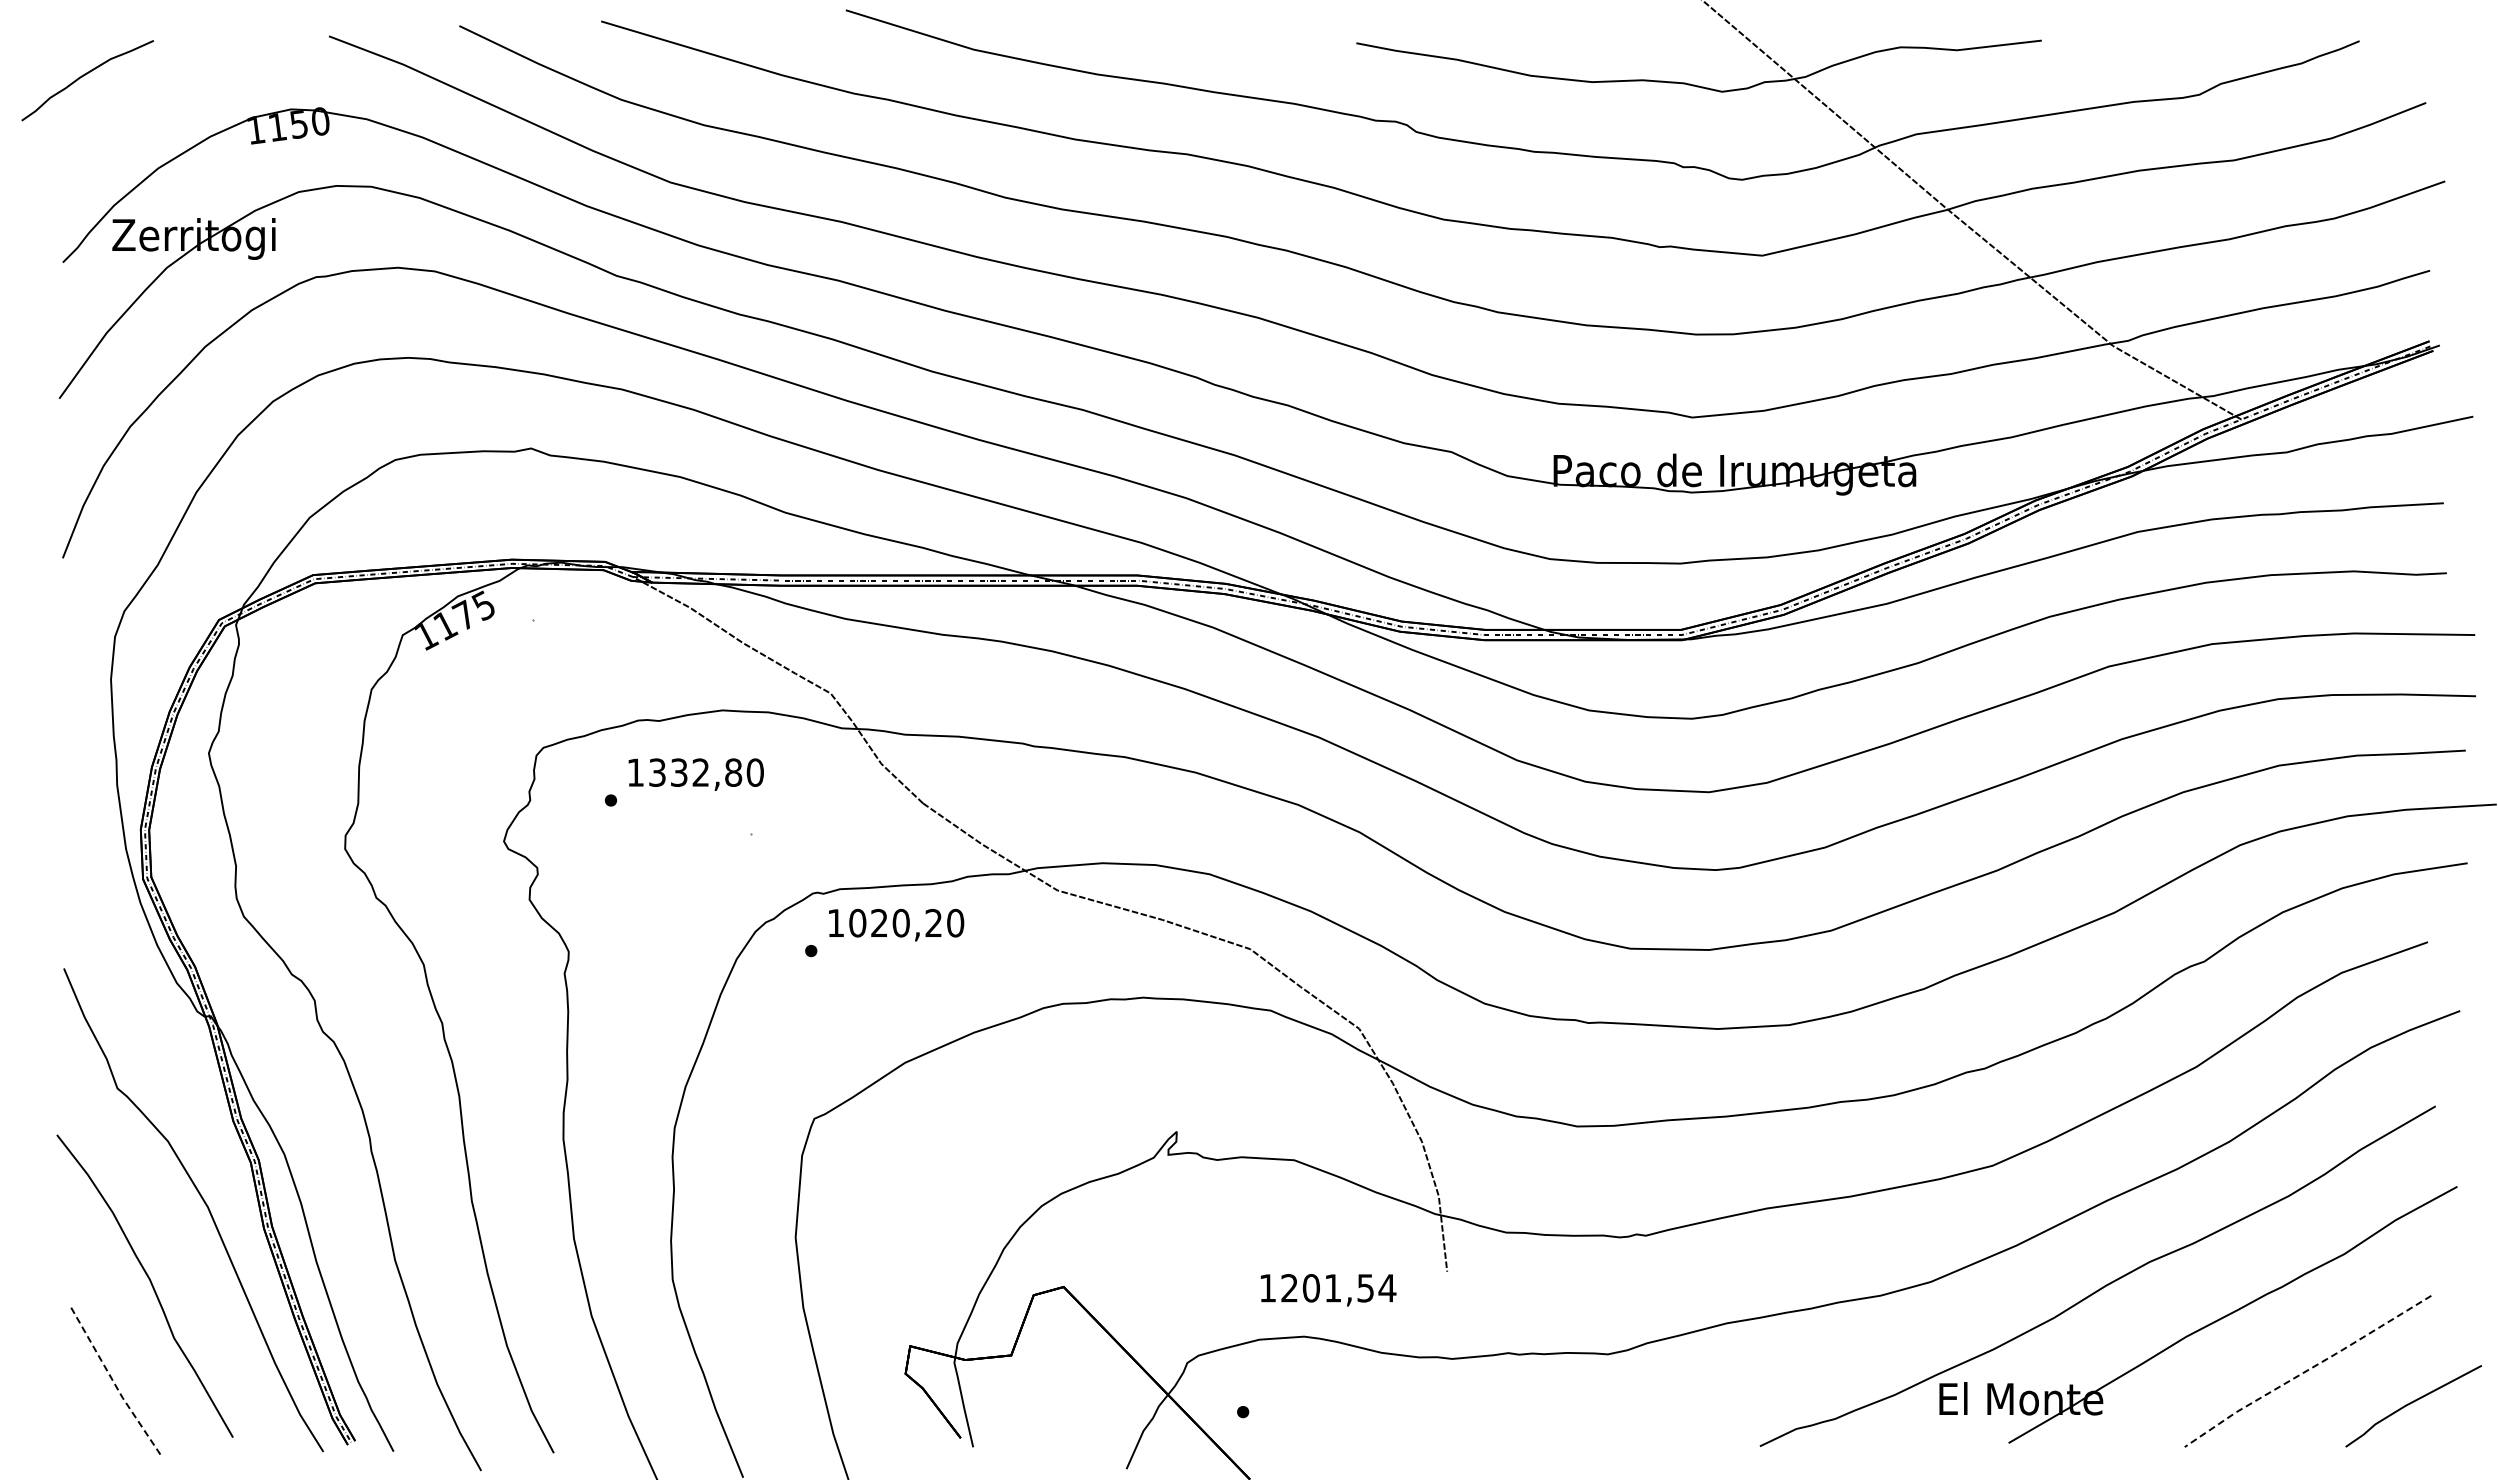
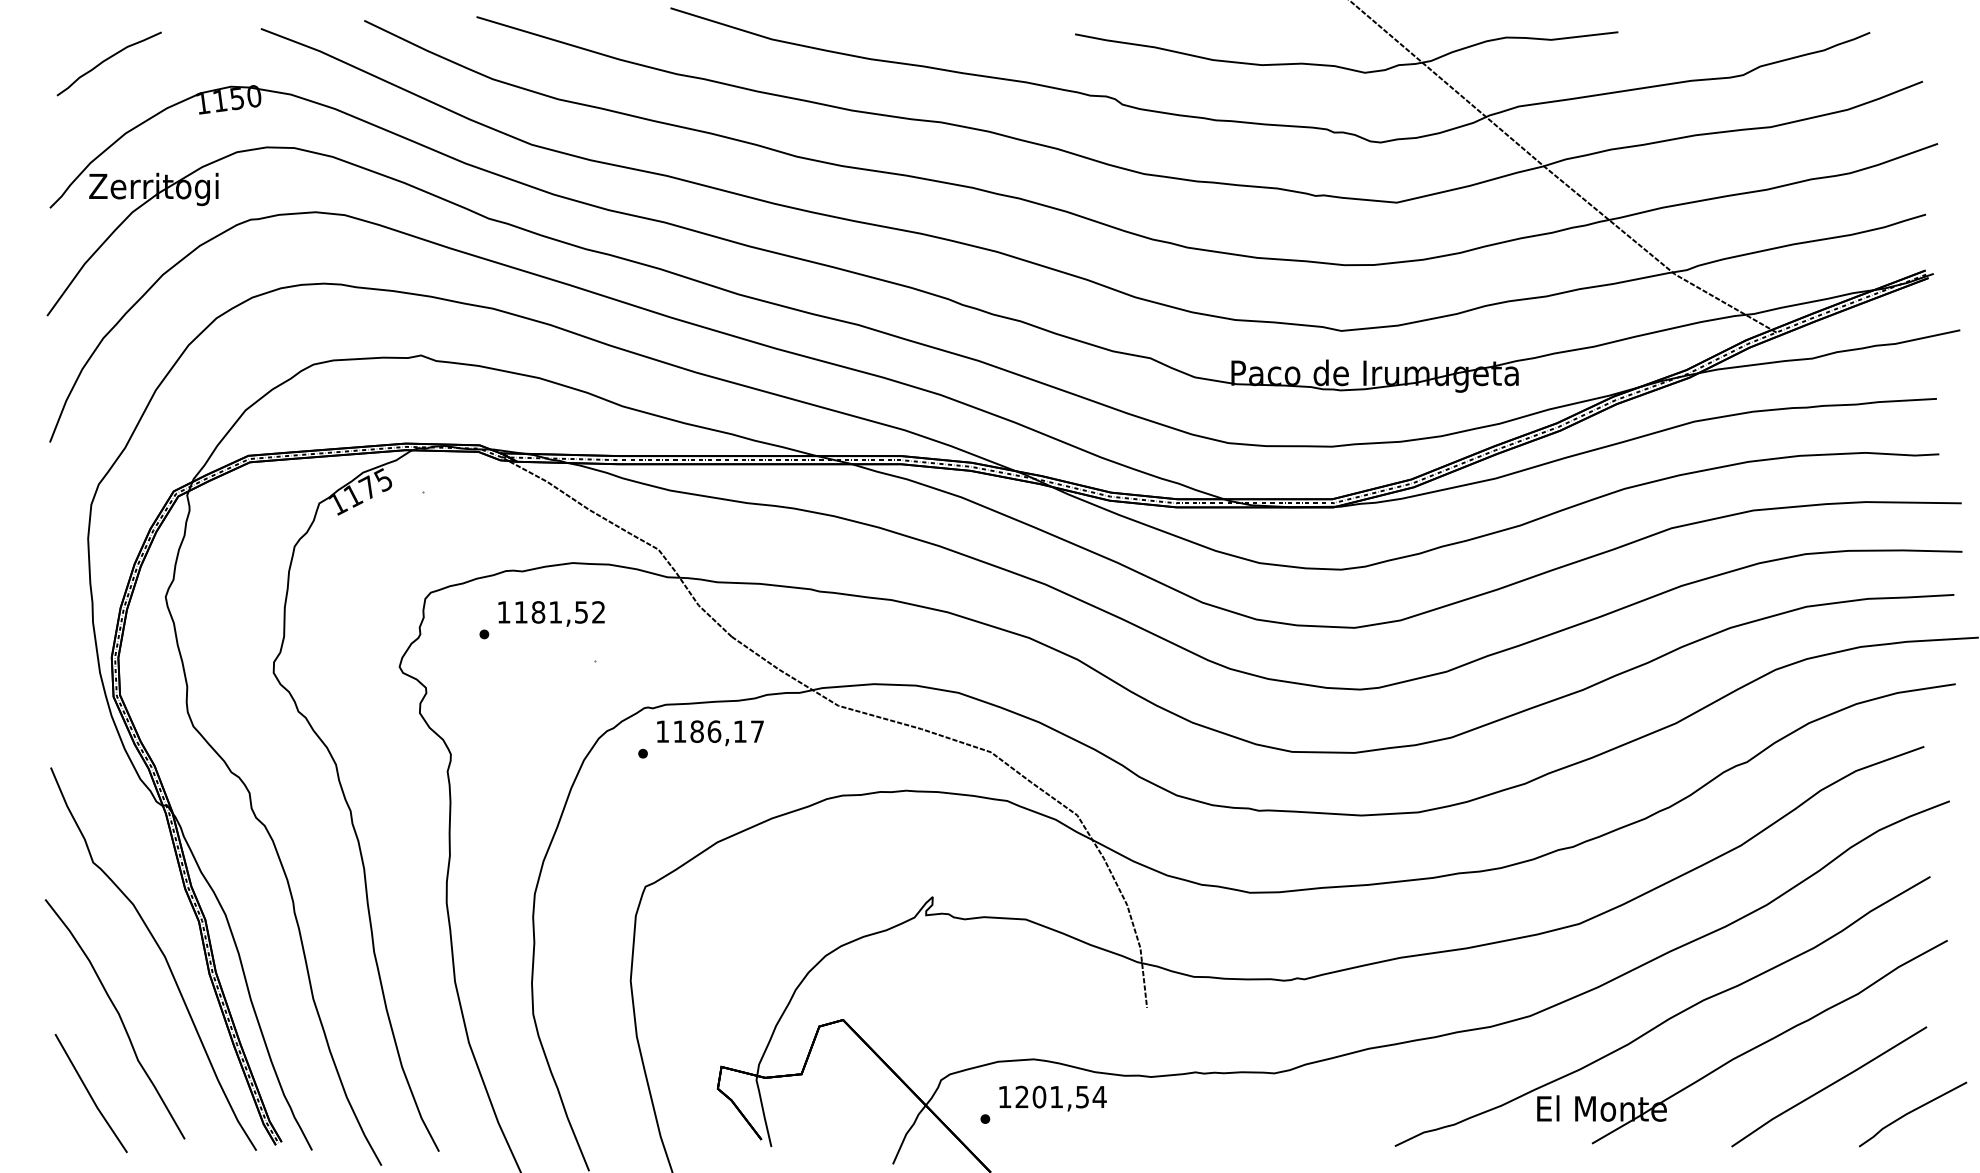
curve: (85, 75) -> (107, 59), moved
text: (706, 772) -> (560, 612), 1332,80 -> 1181,52
text: (906, 922) -> (718, 731), 1020,20 -> 1186,17
text: (1328, 1290) -> (1053, 1098), moved
line: (2306, 1370) -> (1828, 1086), dashed -> solid
line: (112, 1380) -> (89, 1094), dashed -> solid

